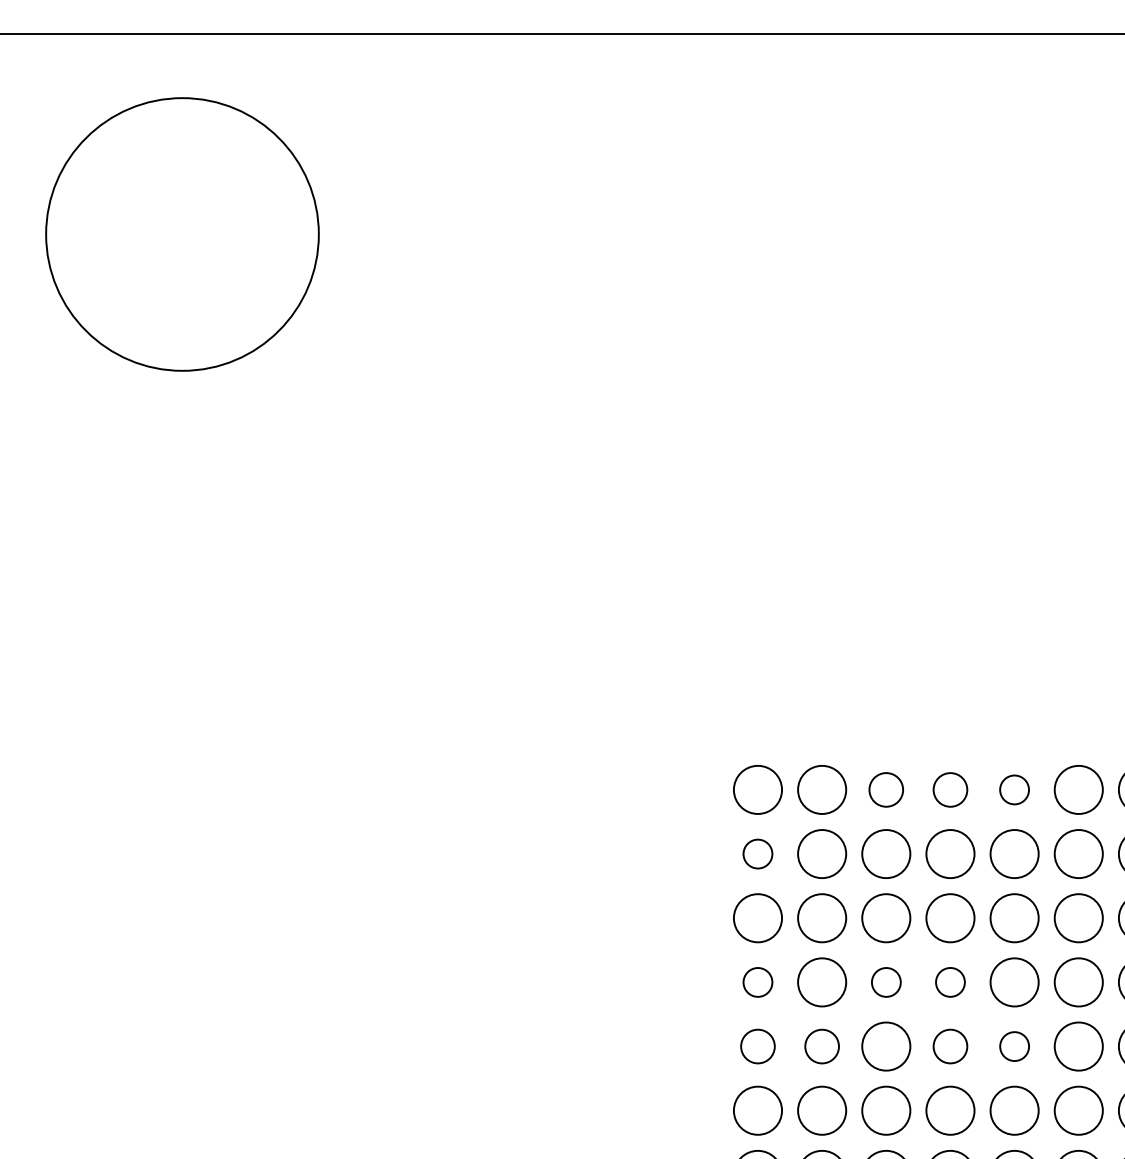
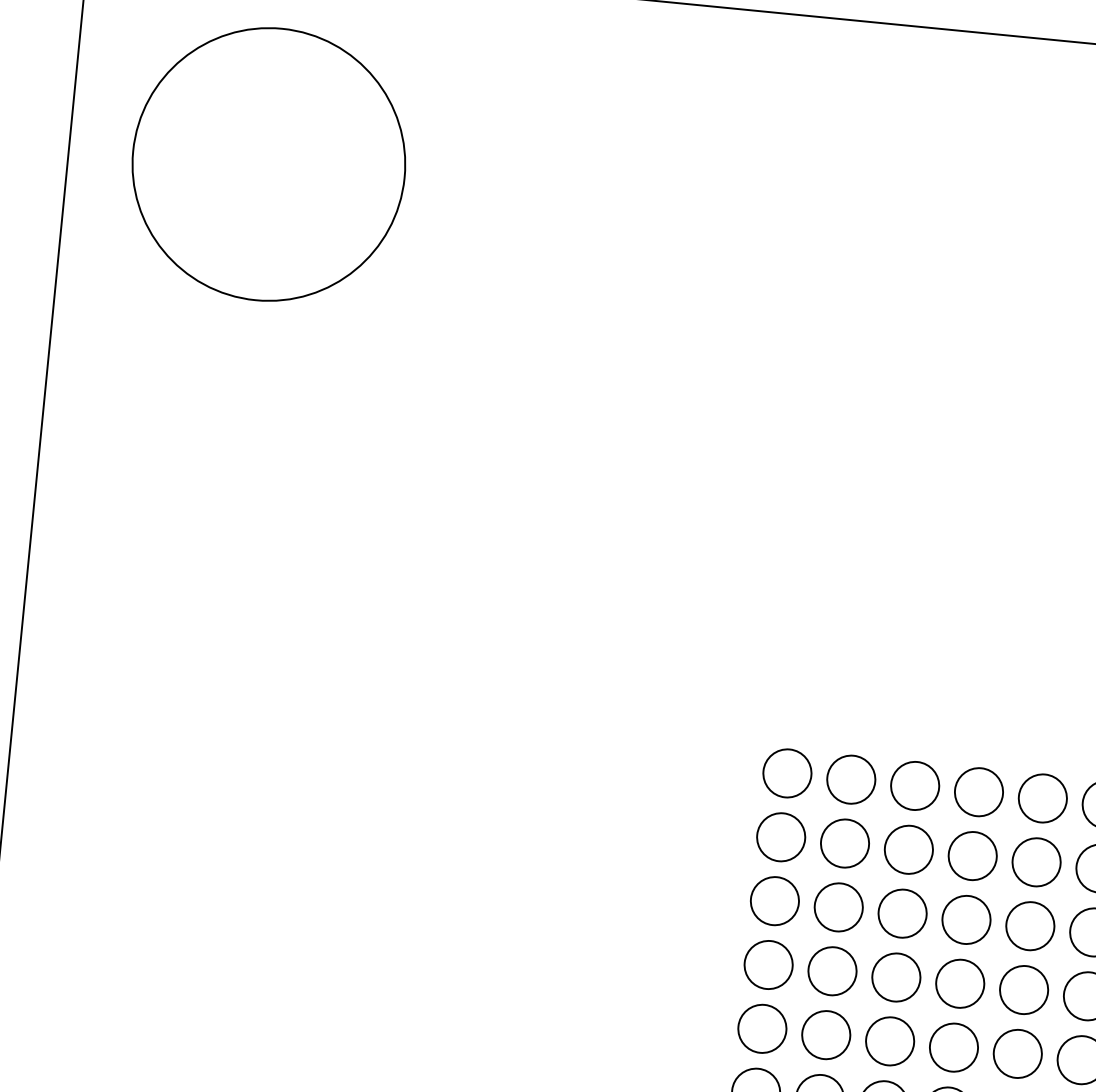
circle: (886, 789) -> (915, 785), size x1.43
circle: (950, 789) -> (979, 791), size x1.43
circle: (1014, 789) -> (1042, 798), size x1.67
circle: (757, 854) -> (780, 837), size x1.67
circle: (757, 982) -> (768, 965), size x1.67
circle: (886, 982) -> (896, 977), size x1.67
circle: (950, 982) -> (960, 983), size x1.67
circle: (757, 1046) -> (761, 1028), size x1.43
circle: (822, 1046) -> (826, 1035), size x1.43
circle: (950, 1046) -> (954, 1047), size x1.43
circle: (1014, 1046) -> (1017, 1053), size x1.67

